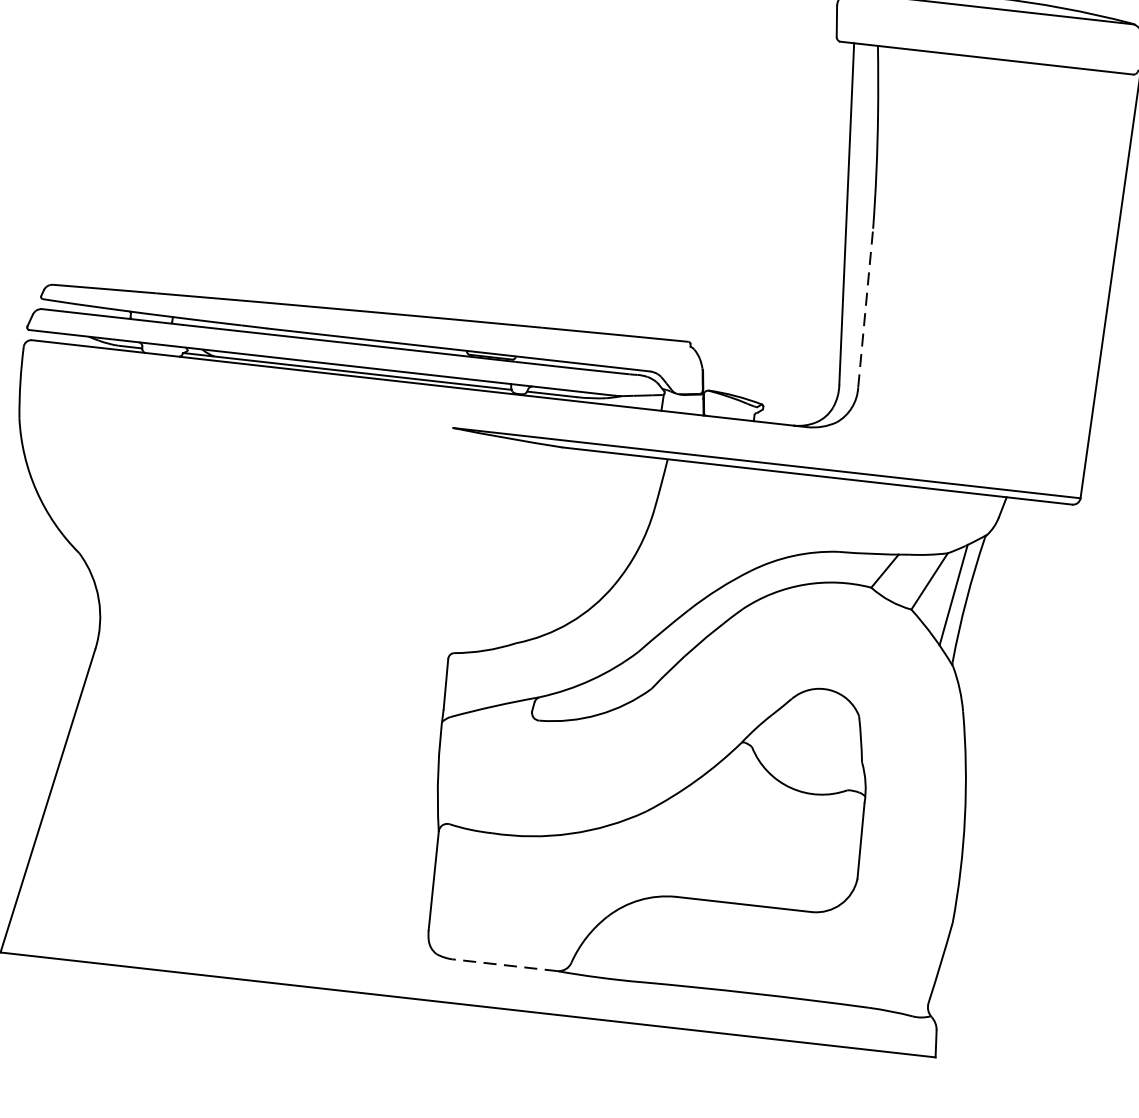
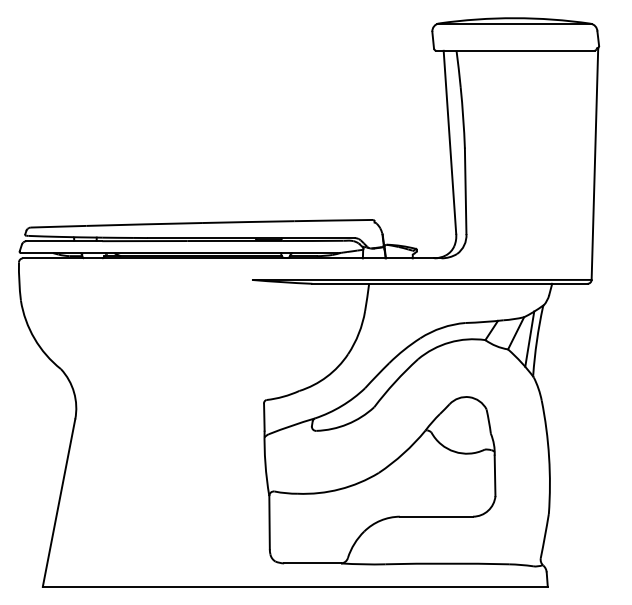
line: (865, 308) -> (465, 191), dashed -> solid
line: (504, 965) -> (312, 563), dashed -> solid

